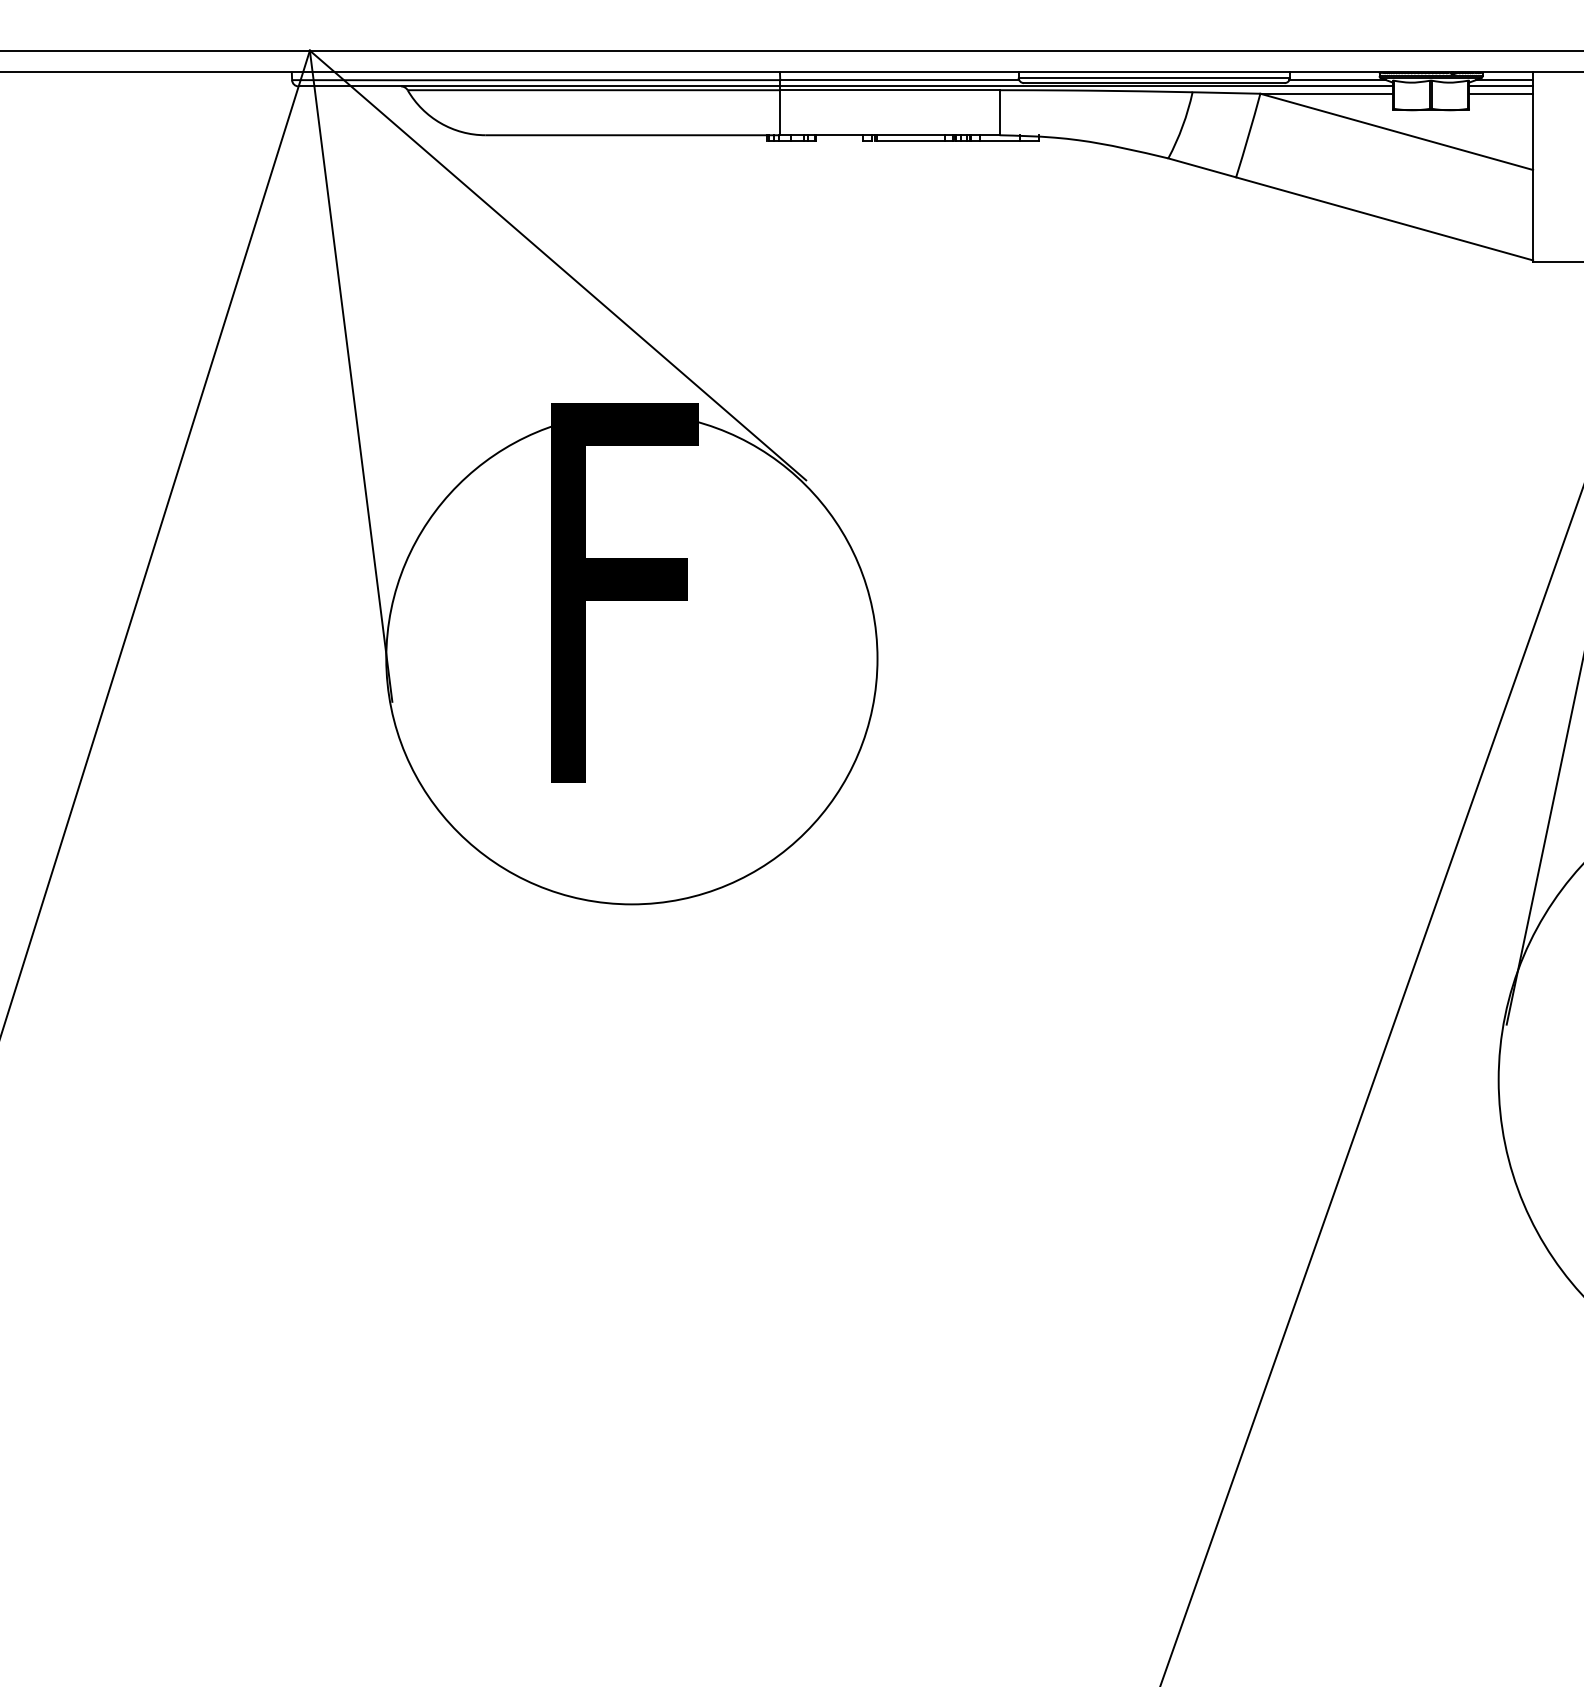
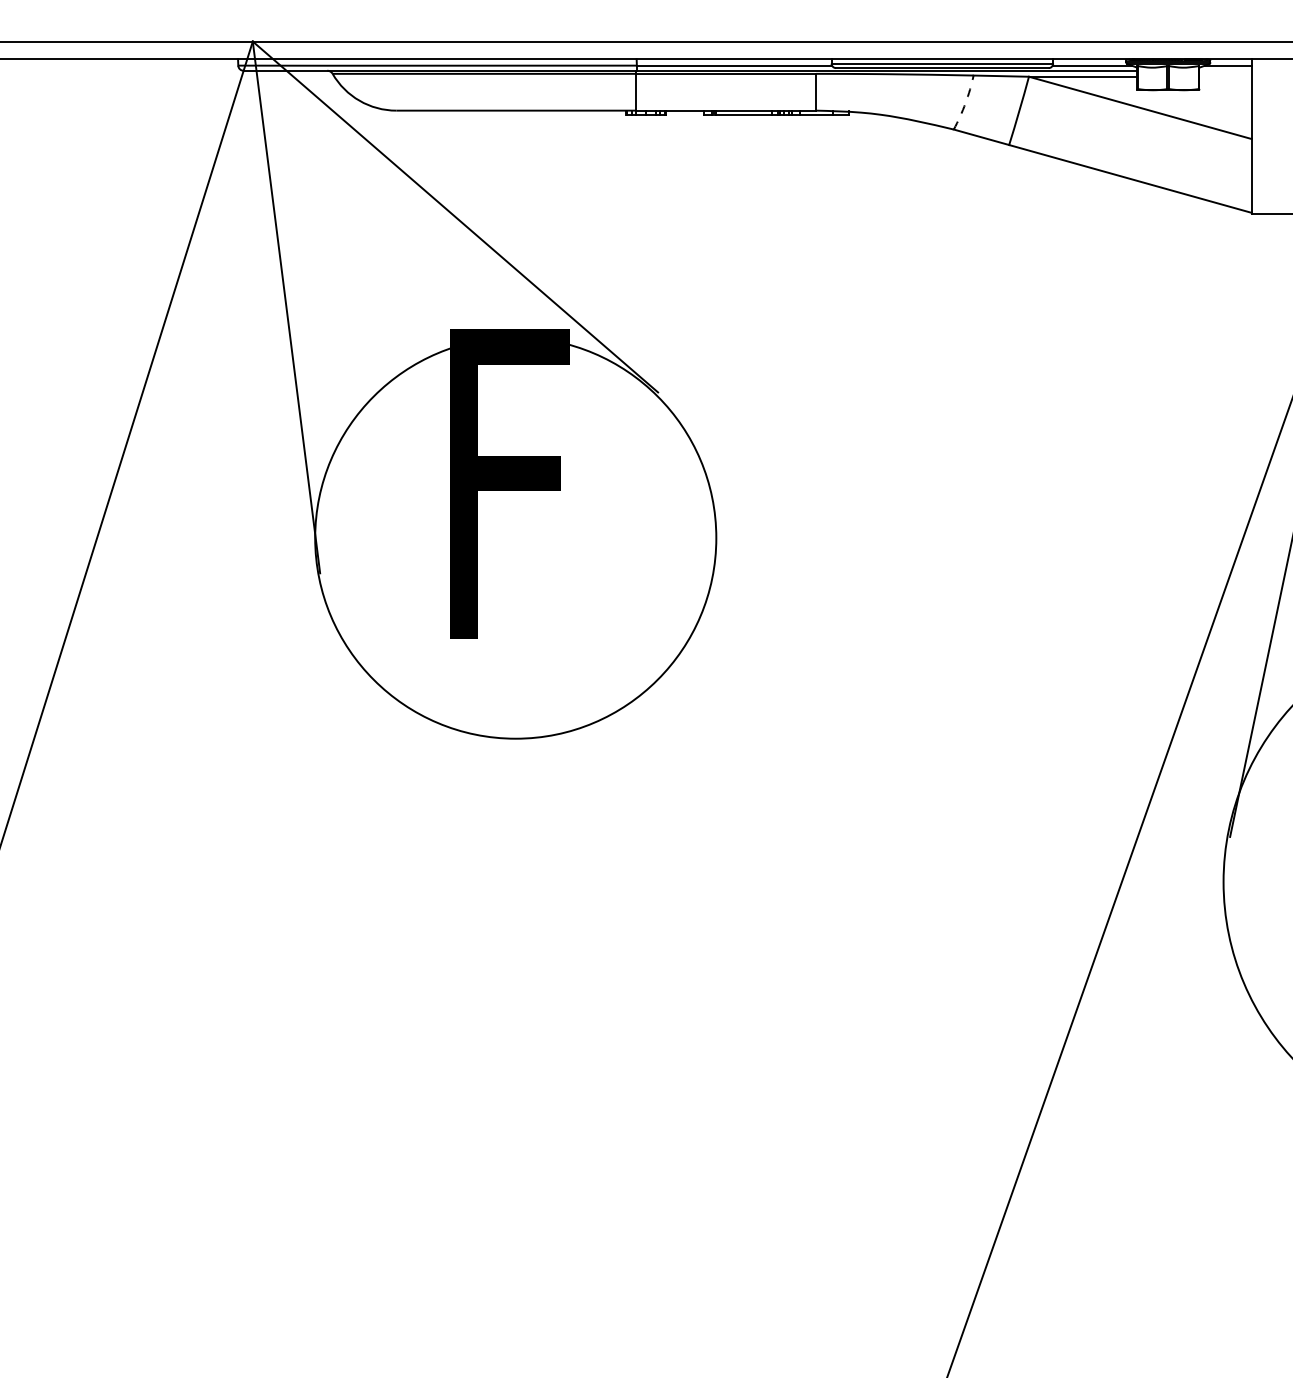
line: (1501, 86) -> (1225, 70), removed
line: (1501, 93) -> (1225, 76), removed
arc: (1182, 126) -> (965, 103), solid -> dashed

